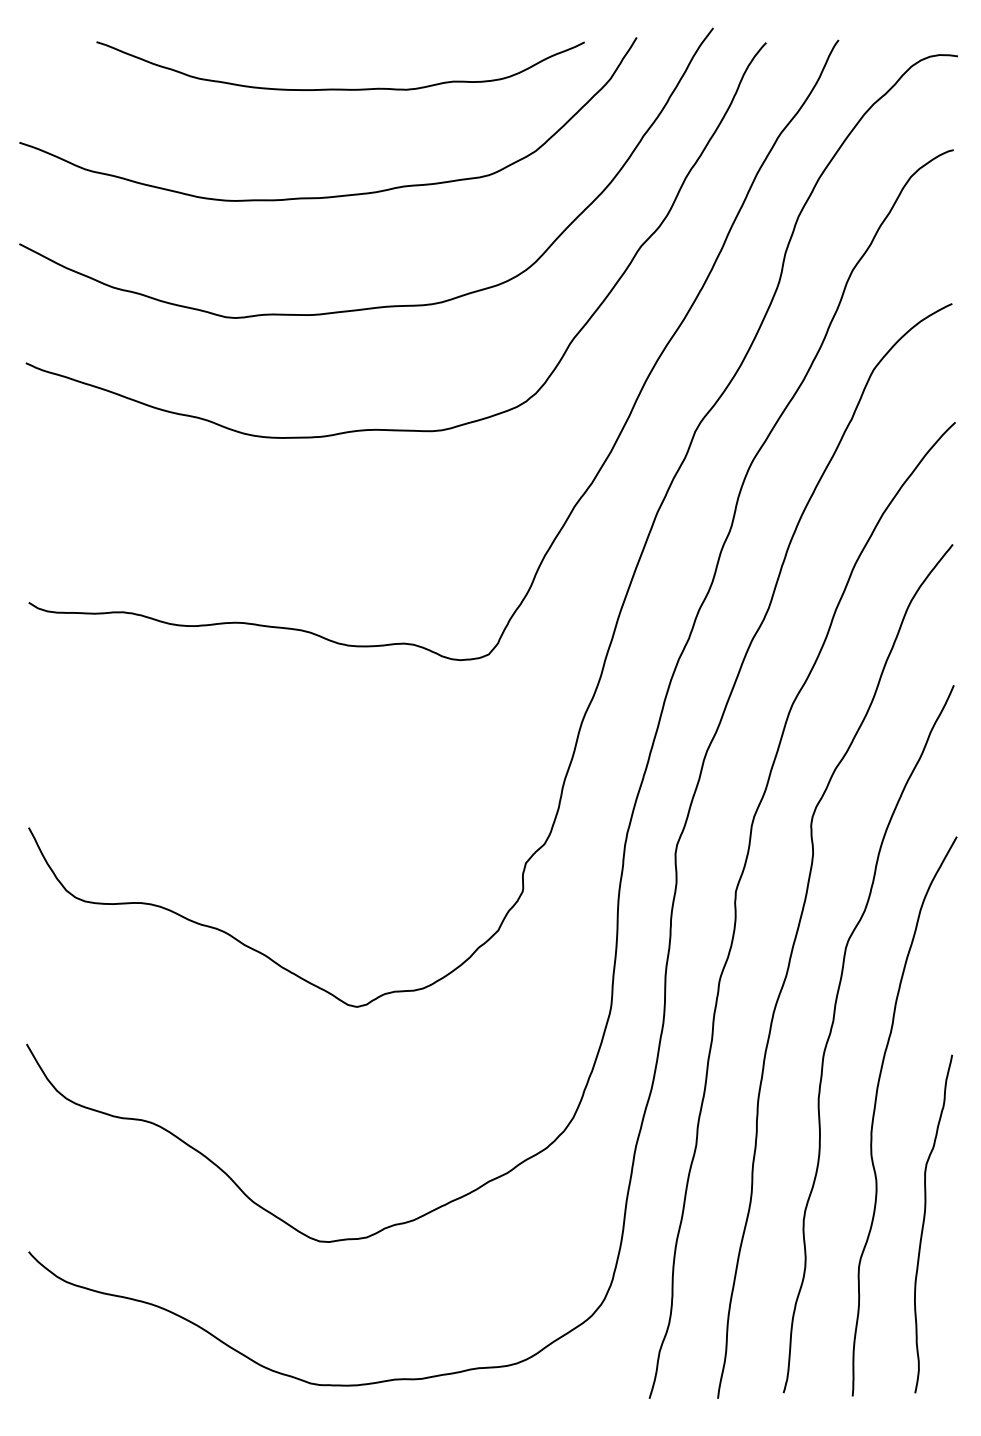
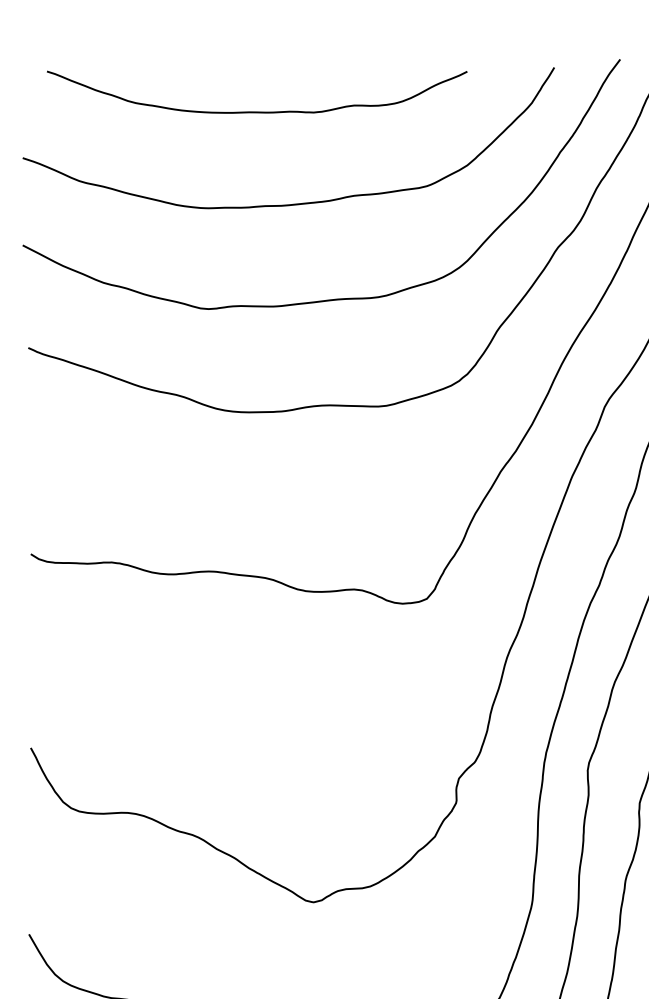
curve: (340, 88) -> (257, 111), moved

